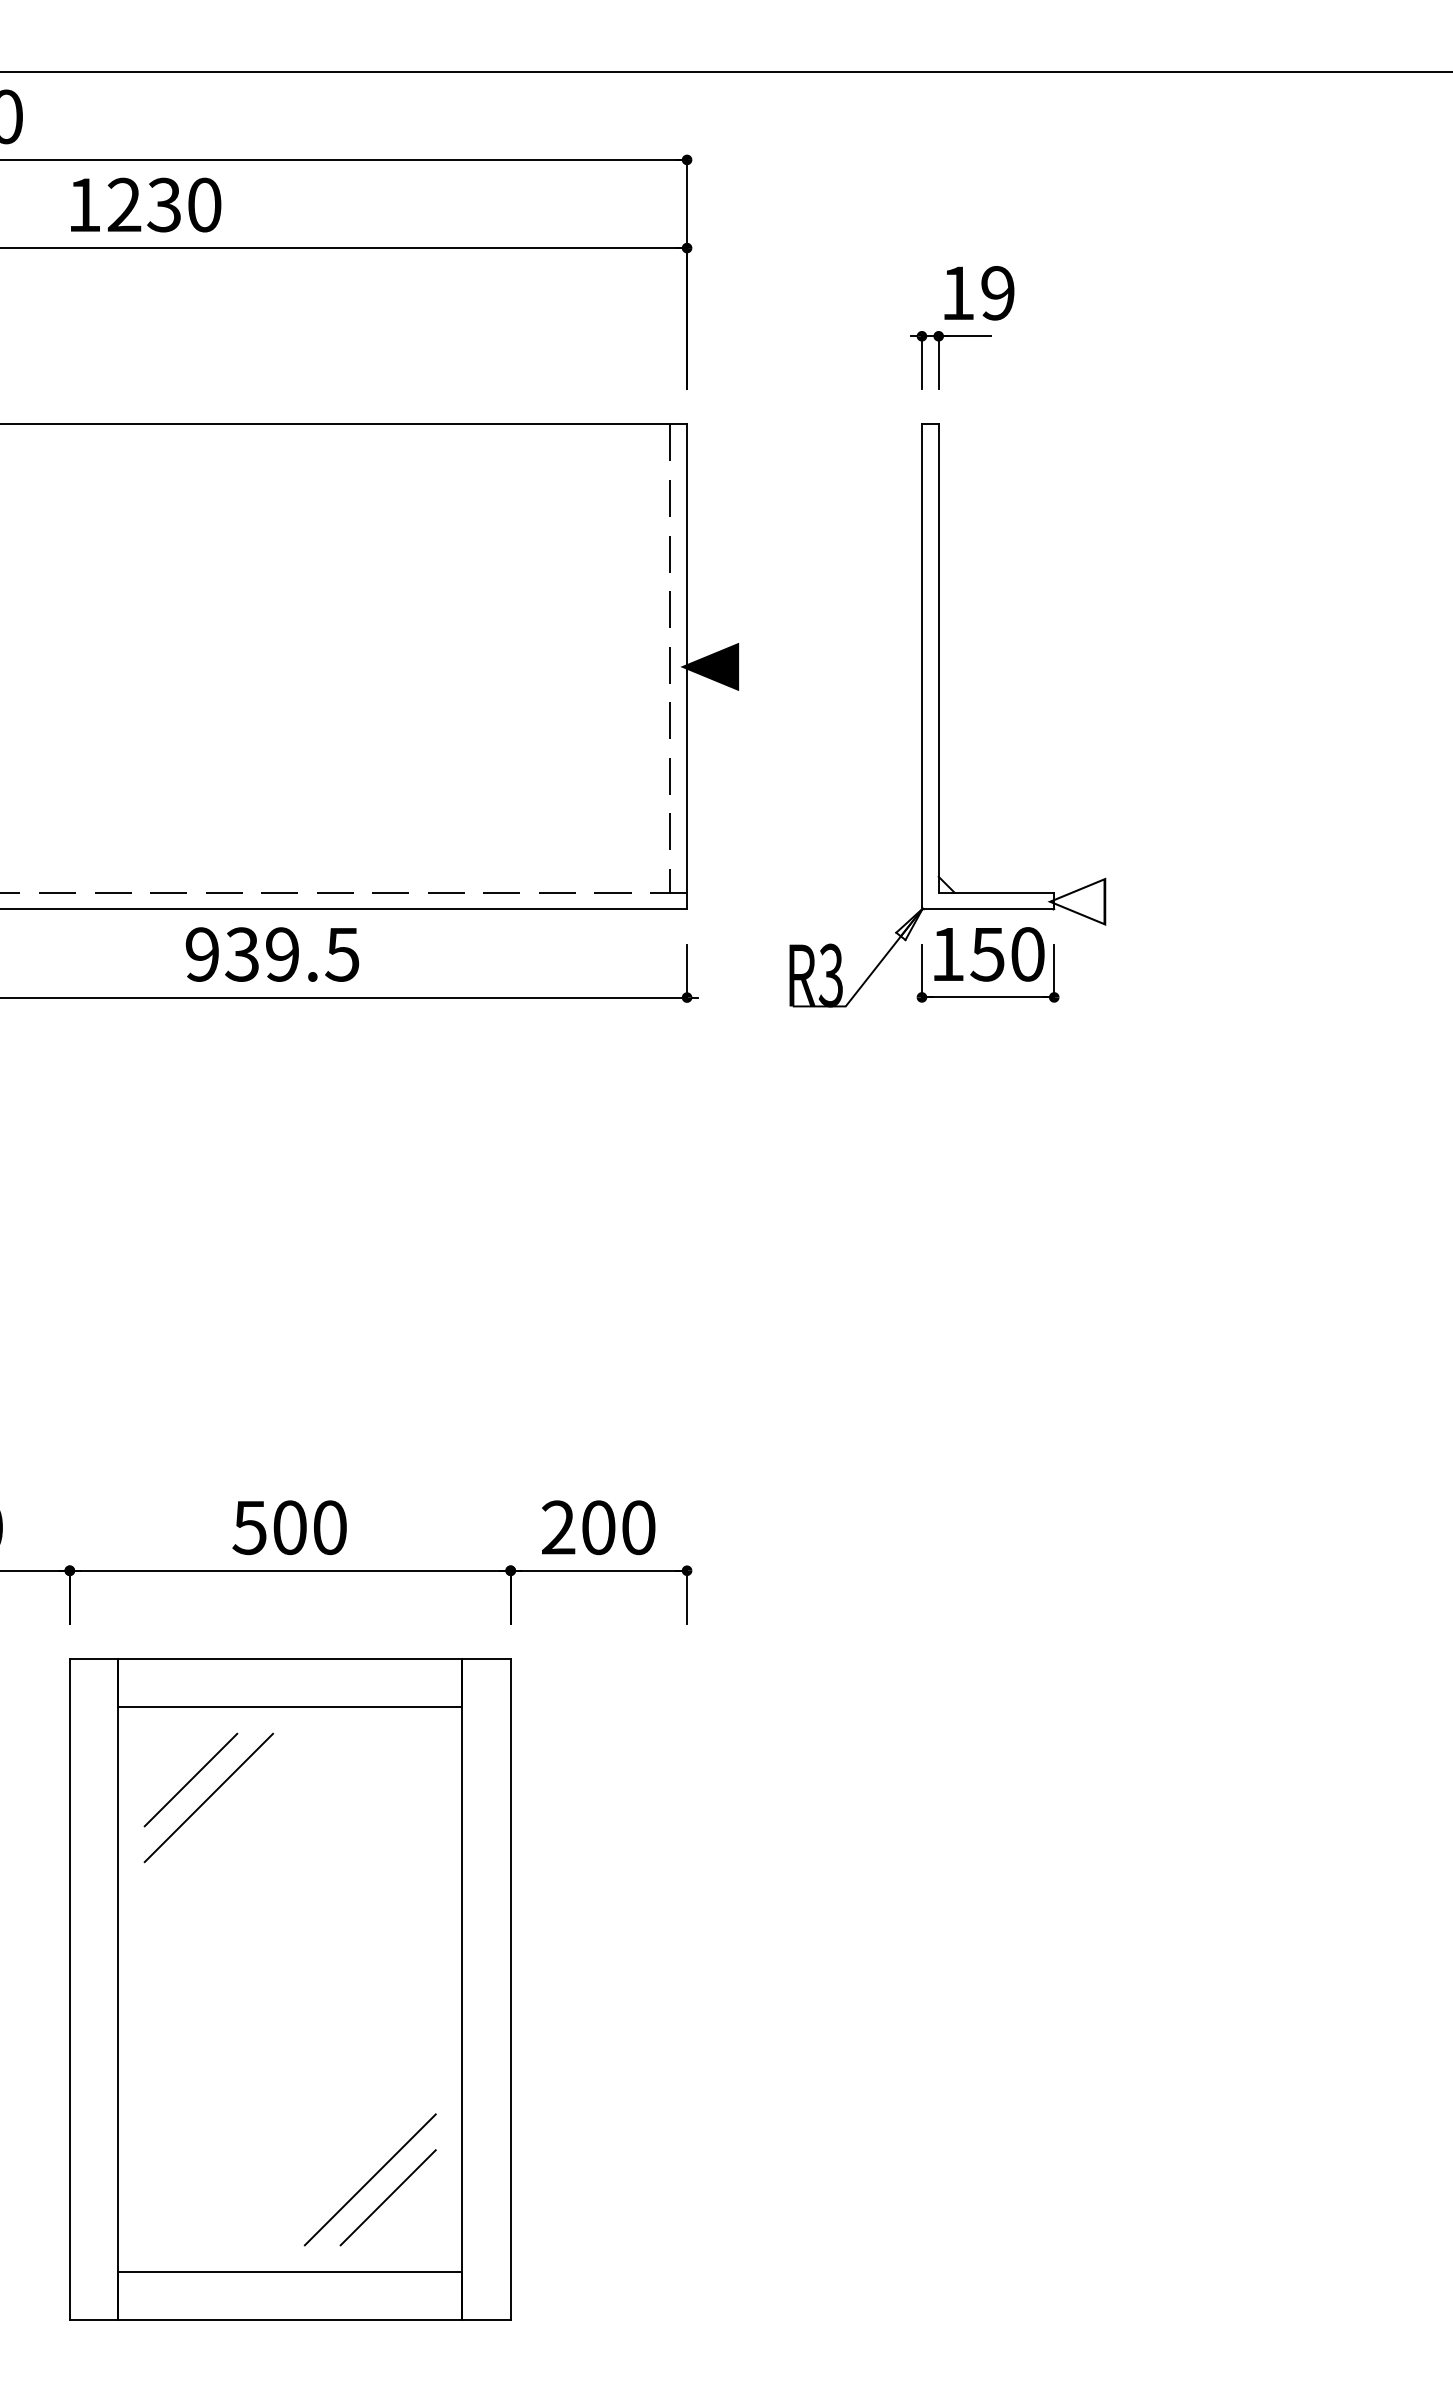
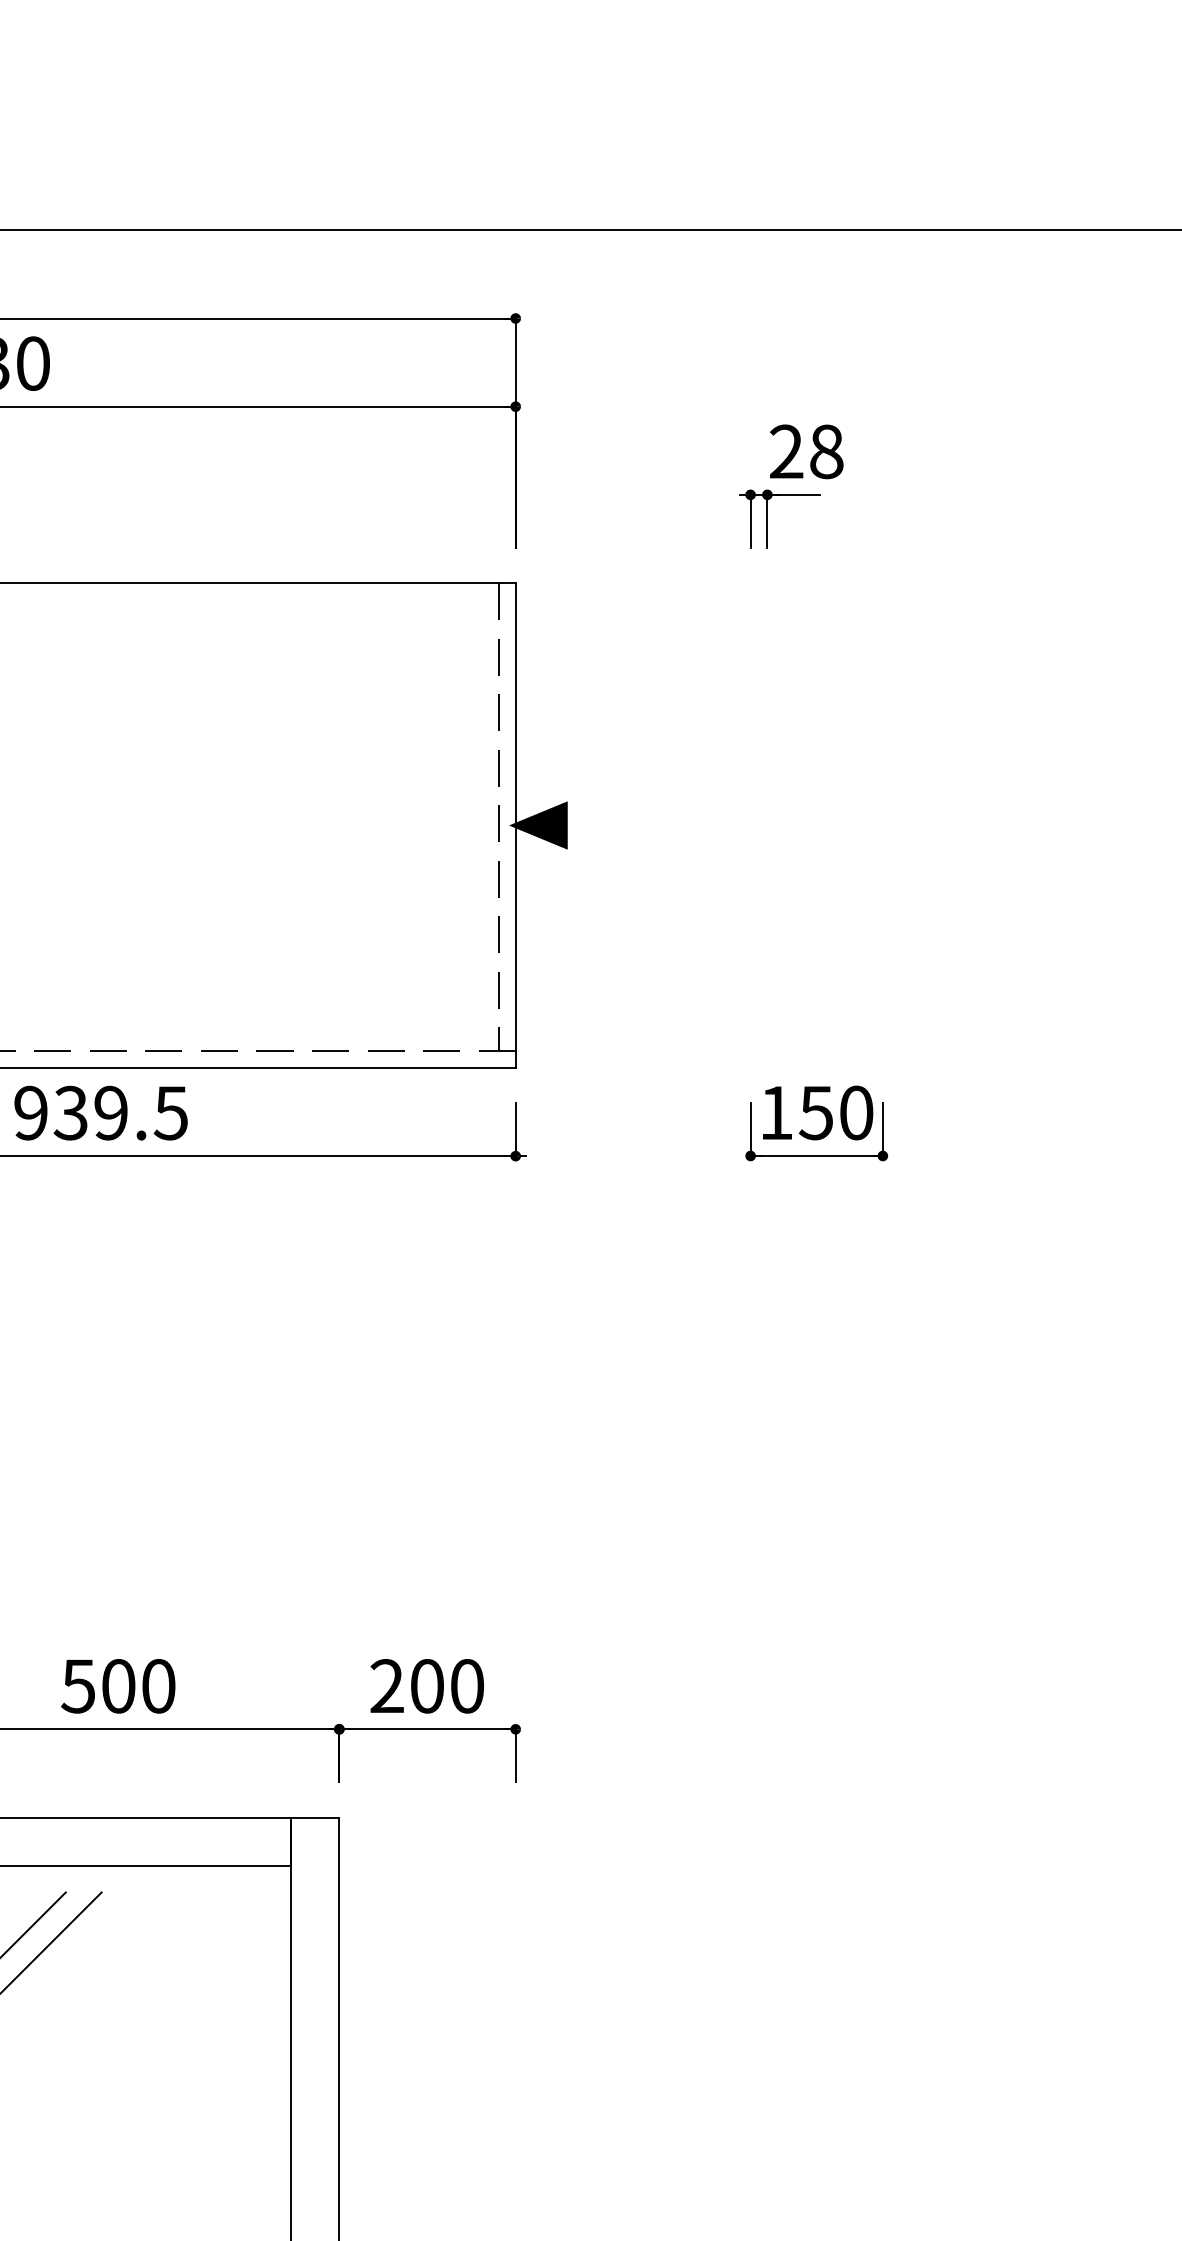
text: (977, 293) -> (806, 452), 19 -> 28
part: (939, 715) -> (768, 874), removed

